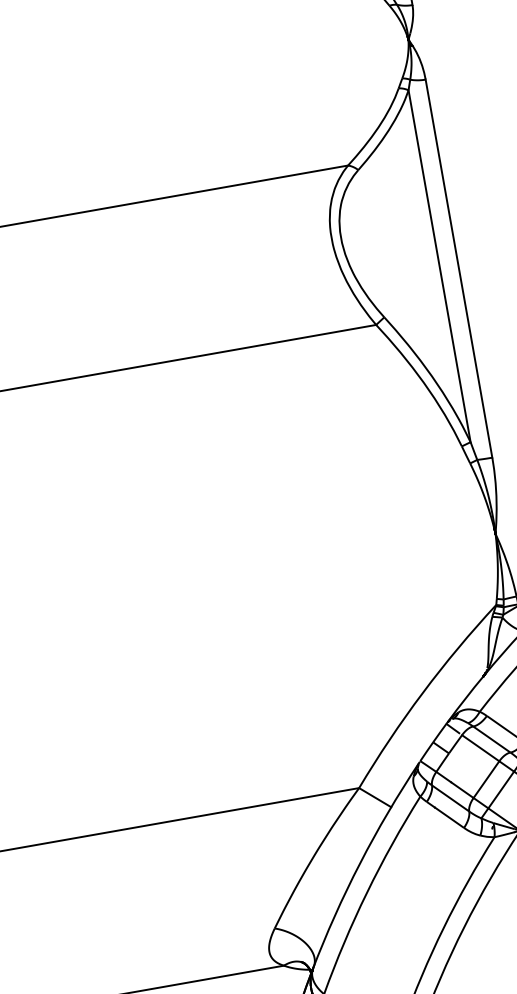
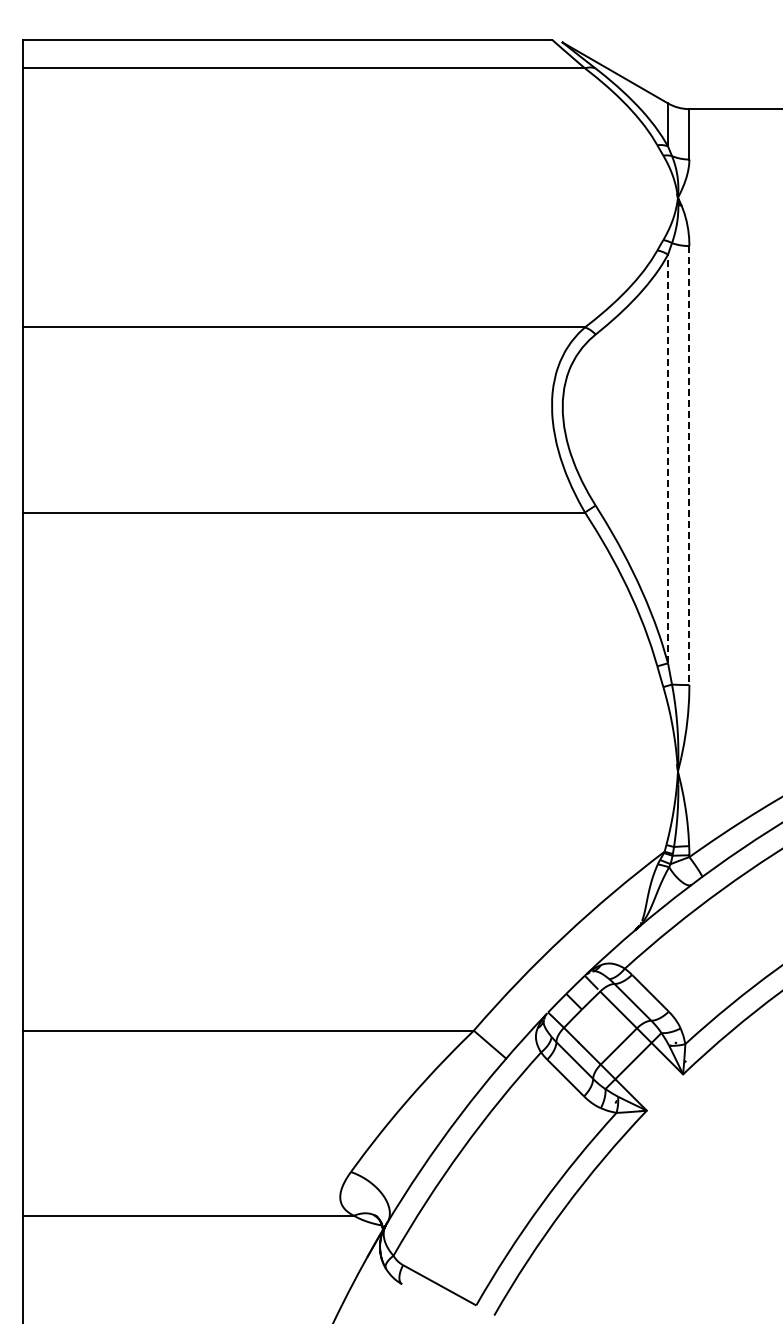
line: (439, 265) -> (668, 458), solid -> dashed
line: (459, 269) -> (689, 466), solid -> dashed

